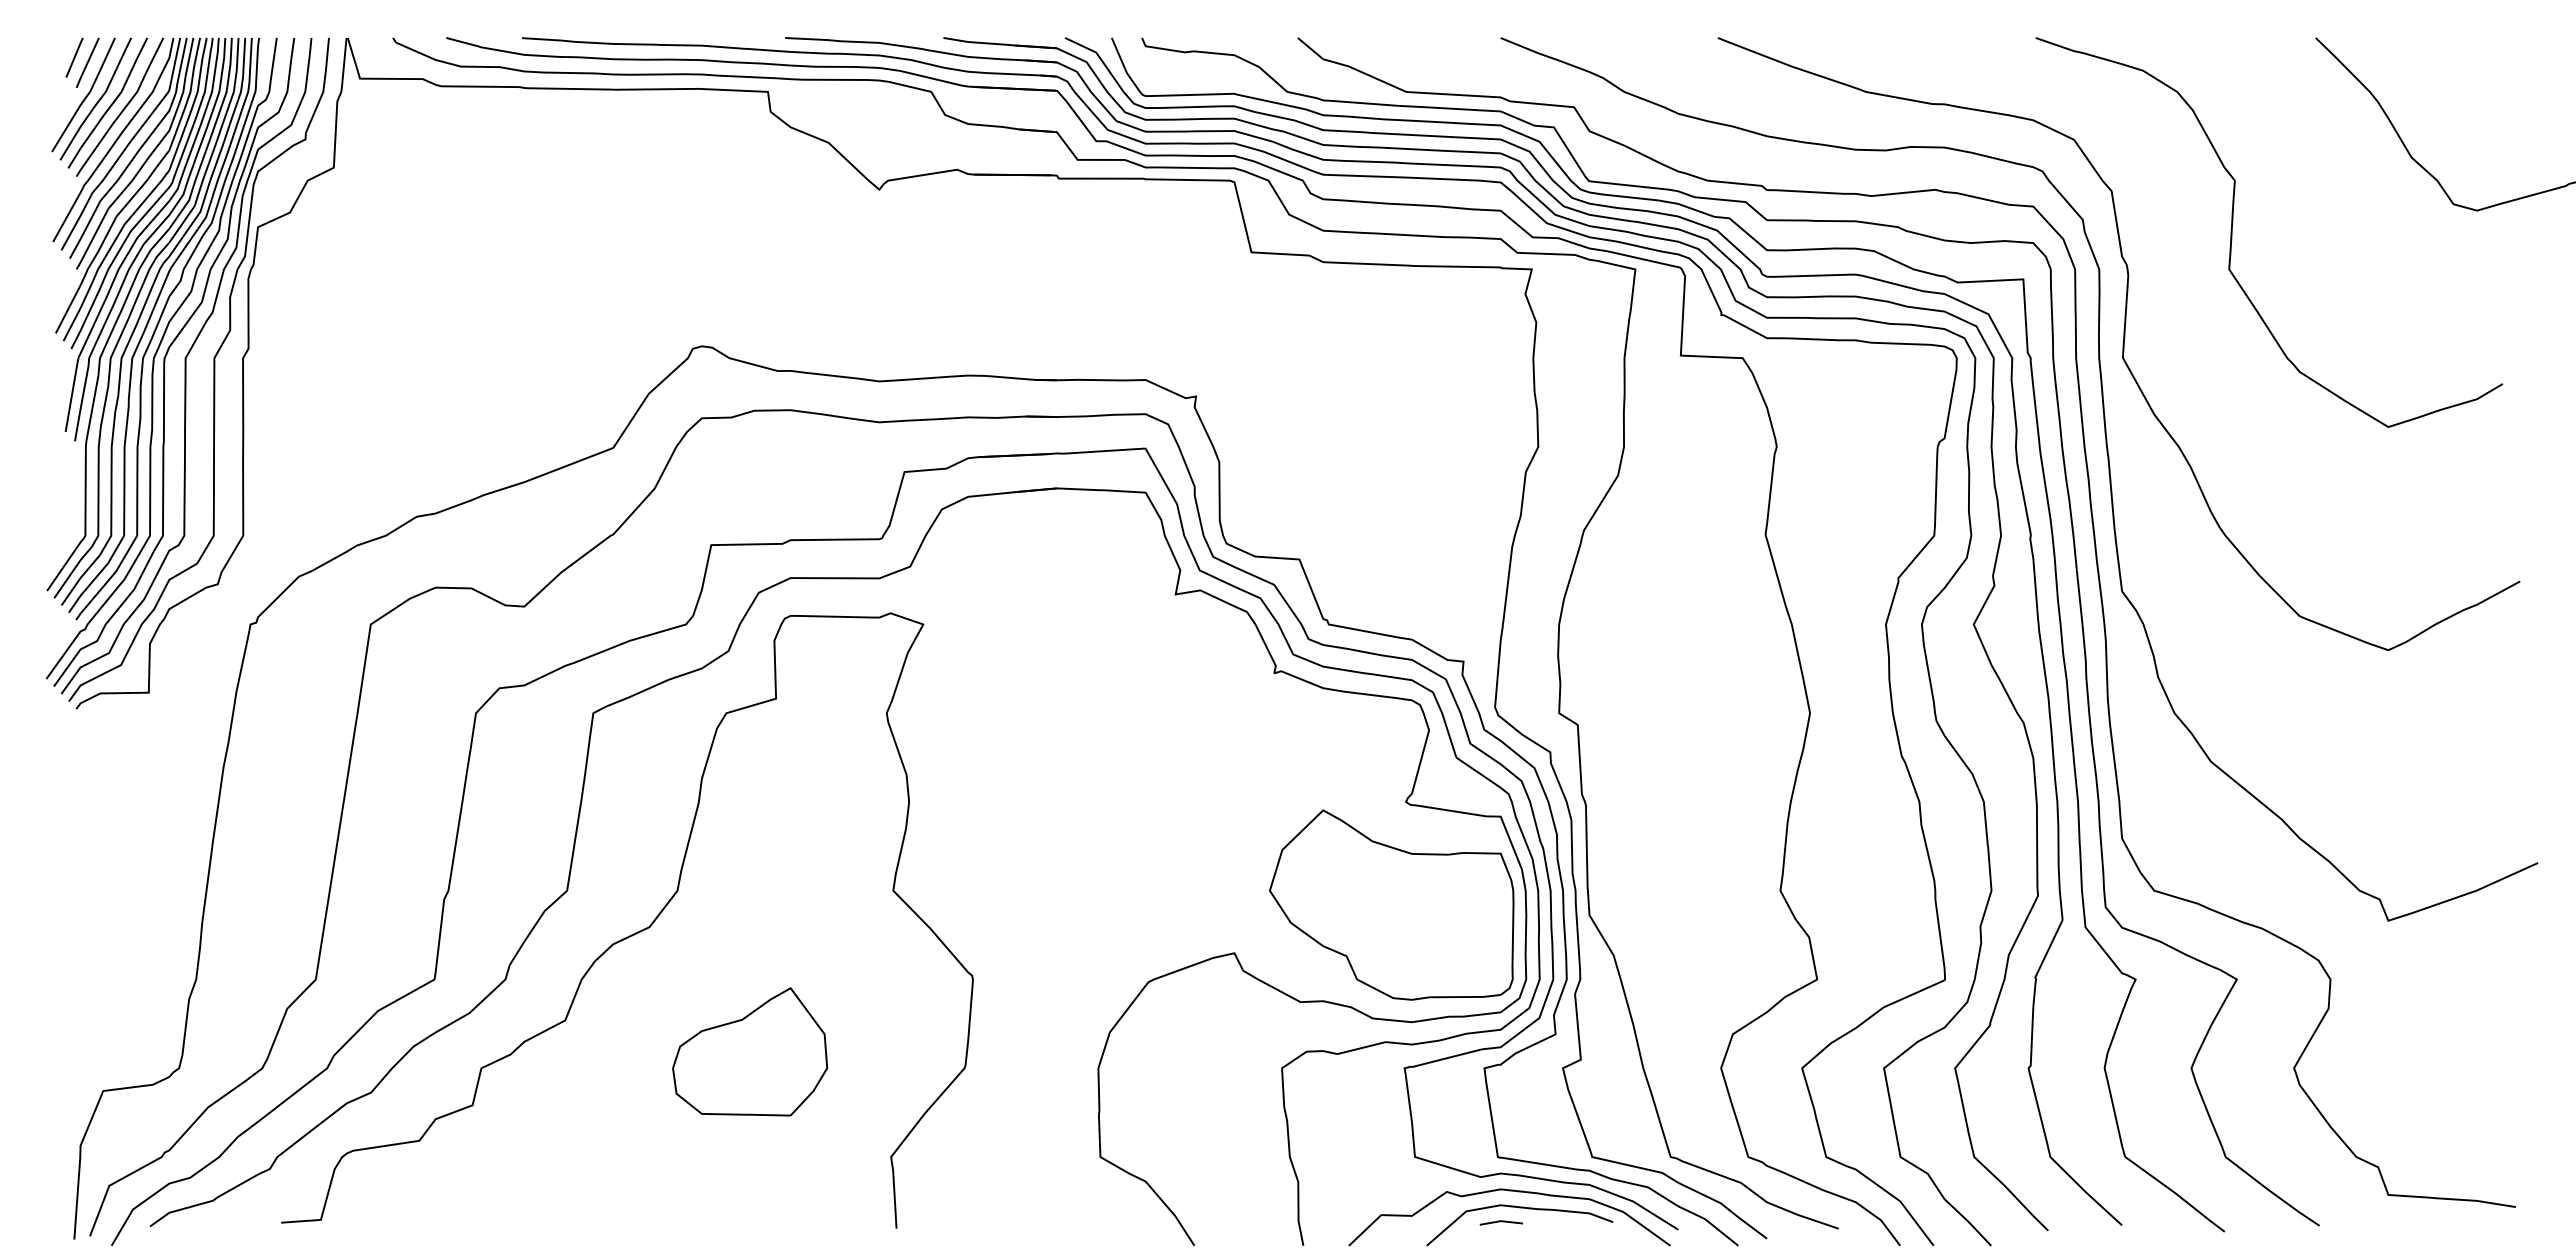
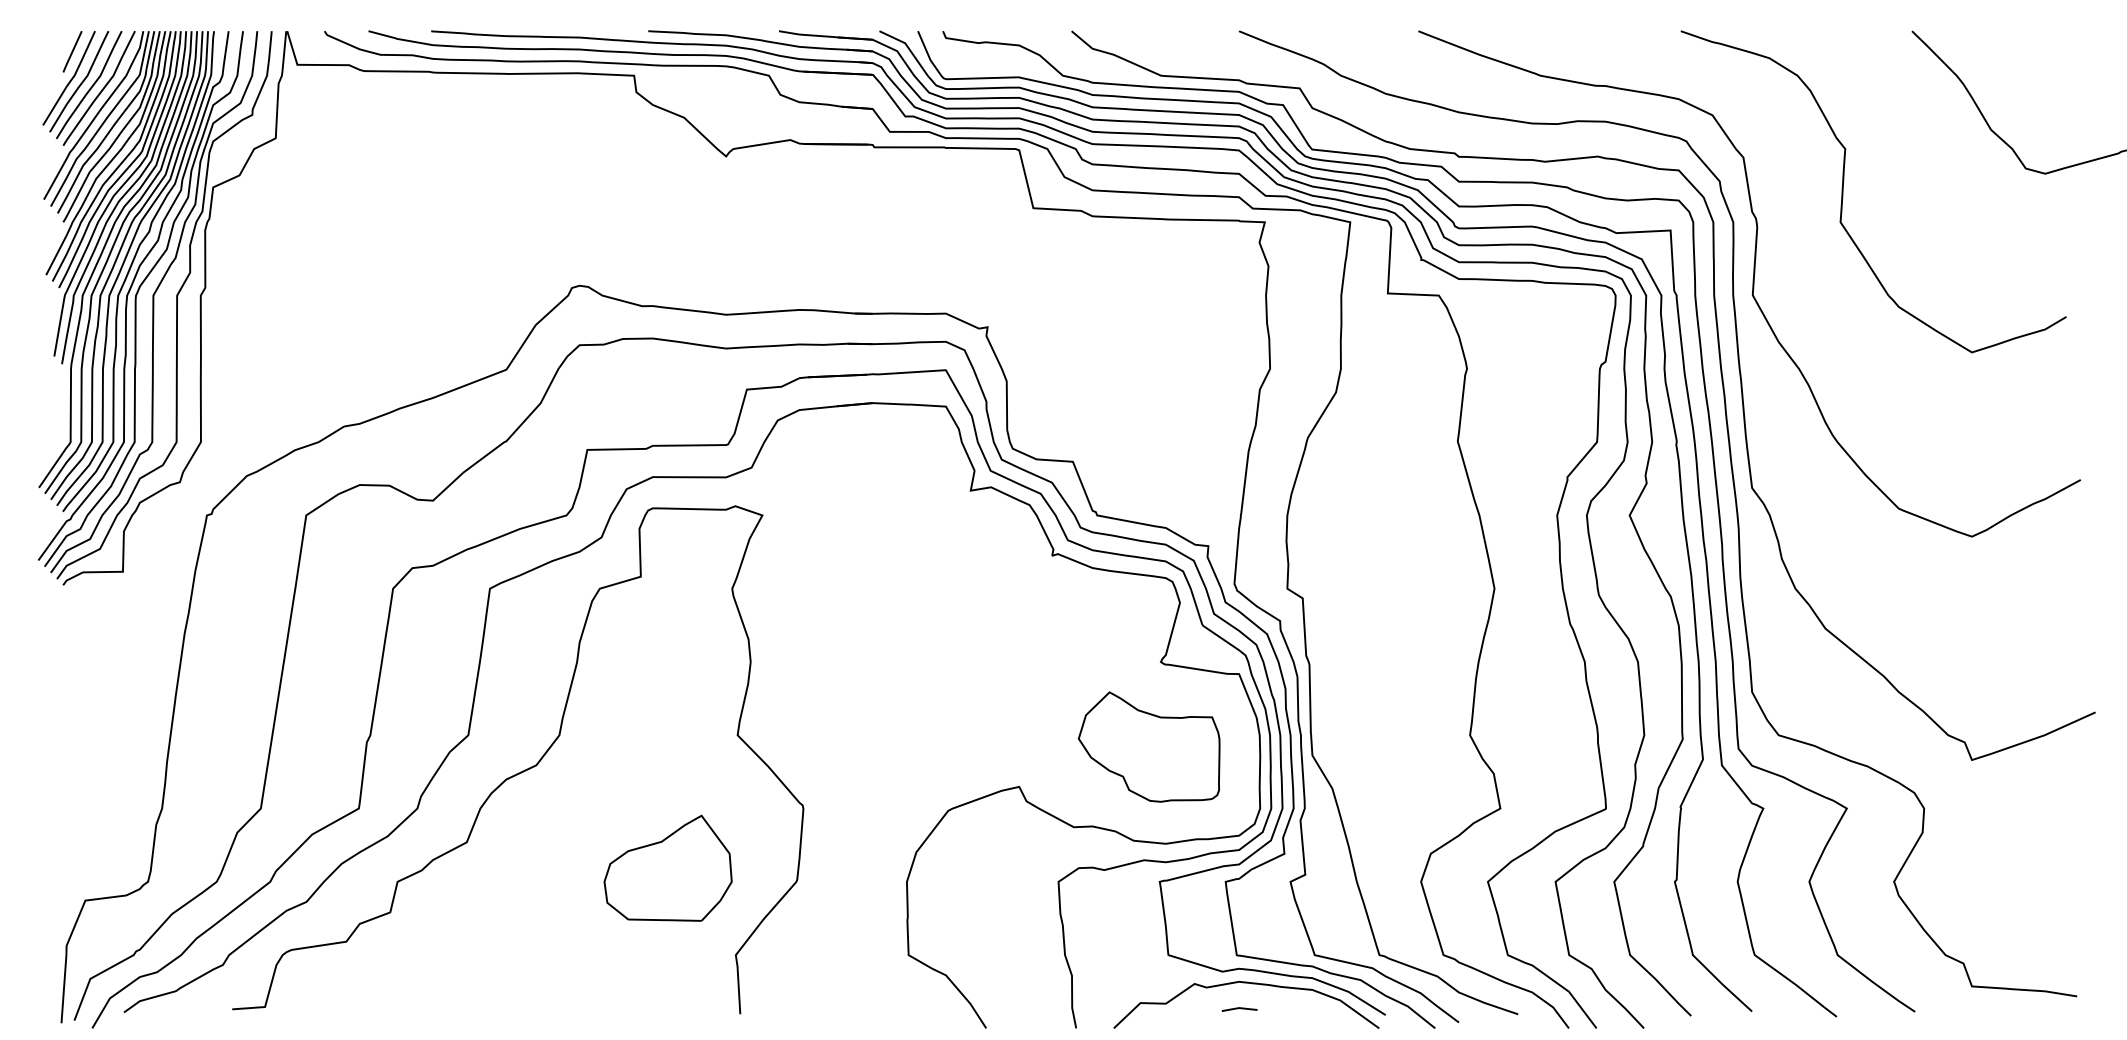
line: (74, 57) -> (61, 47), removed
part: (1391, 904) -> (1148, 746), size x0.7
part: (750, 1051) -> (668, 867), moved
curve: (1519, 1208) -> (1254, 997), removed

